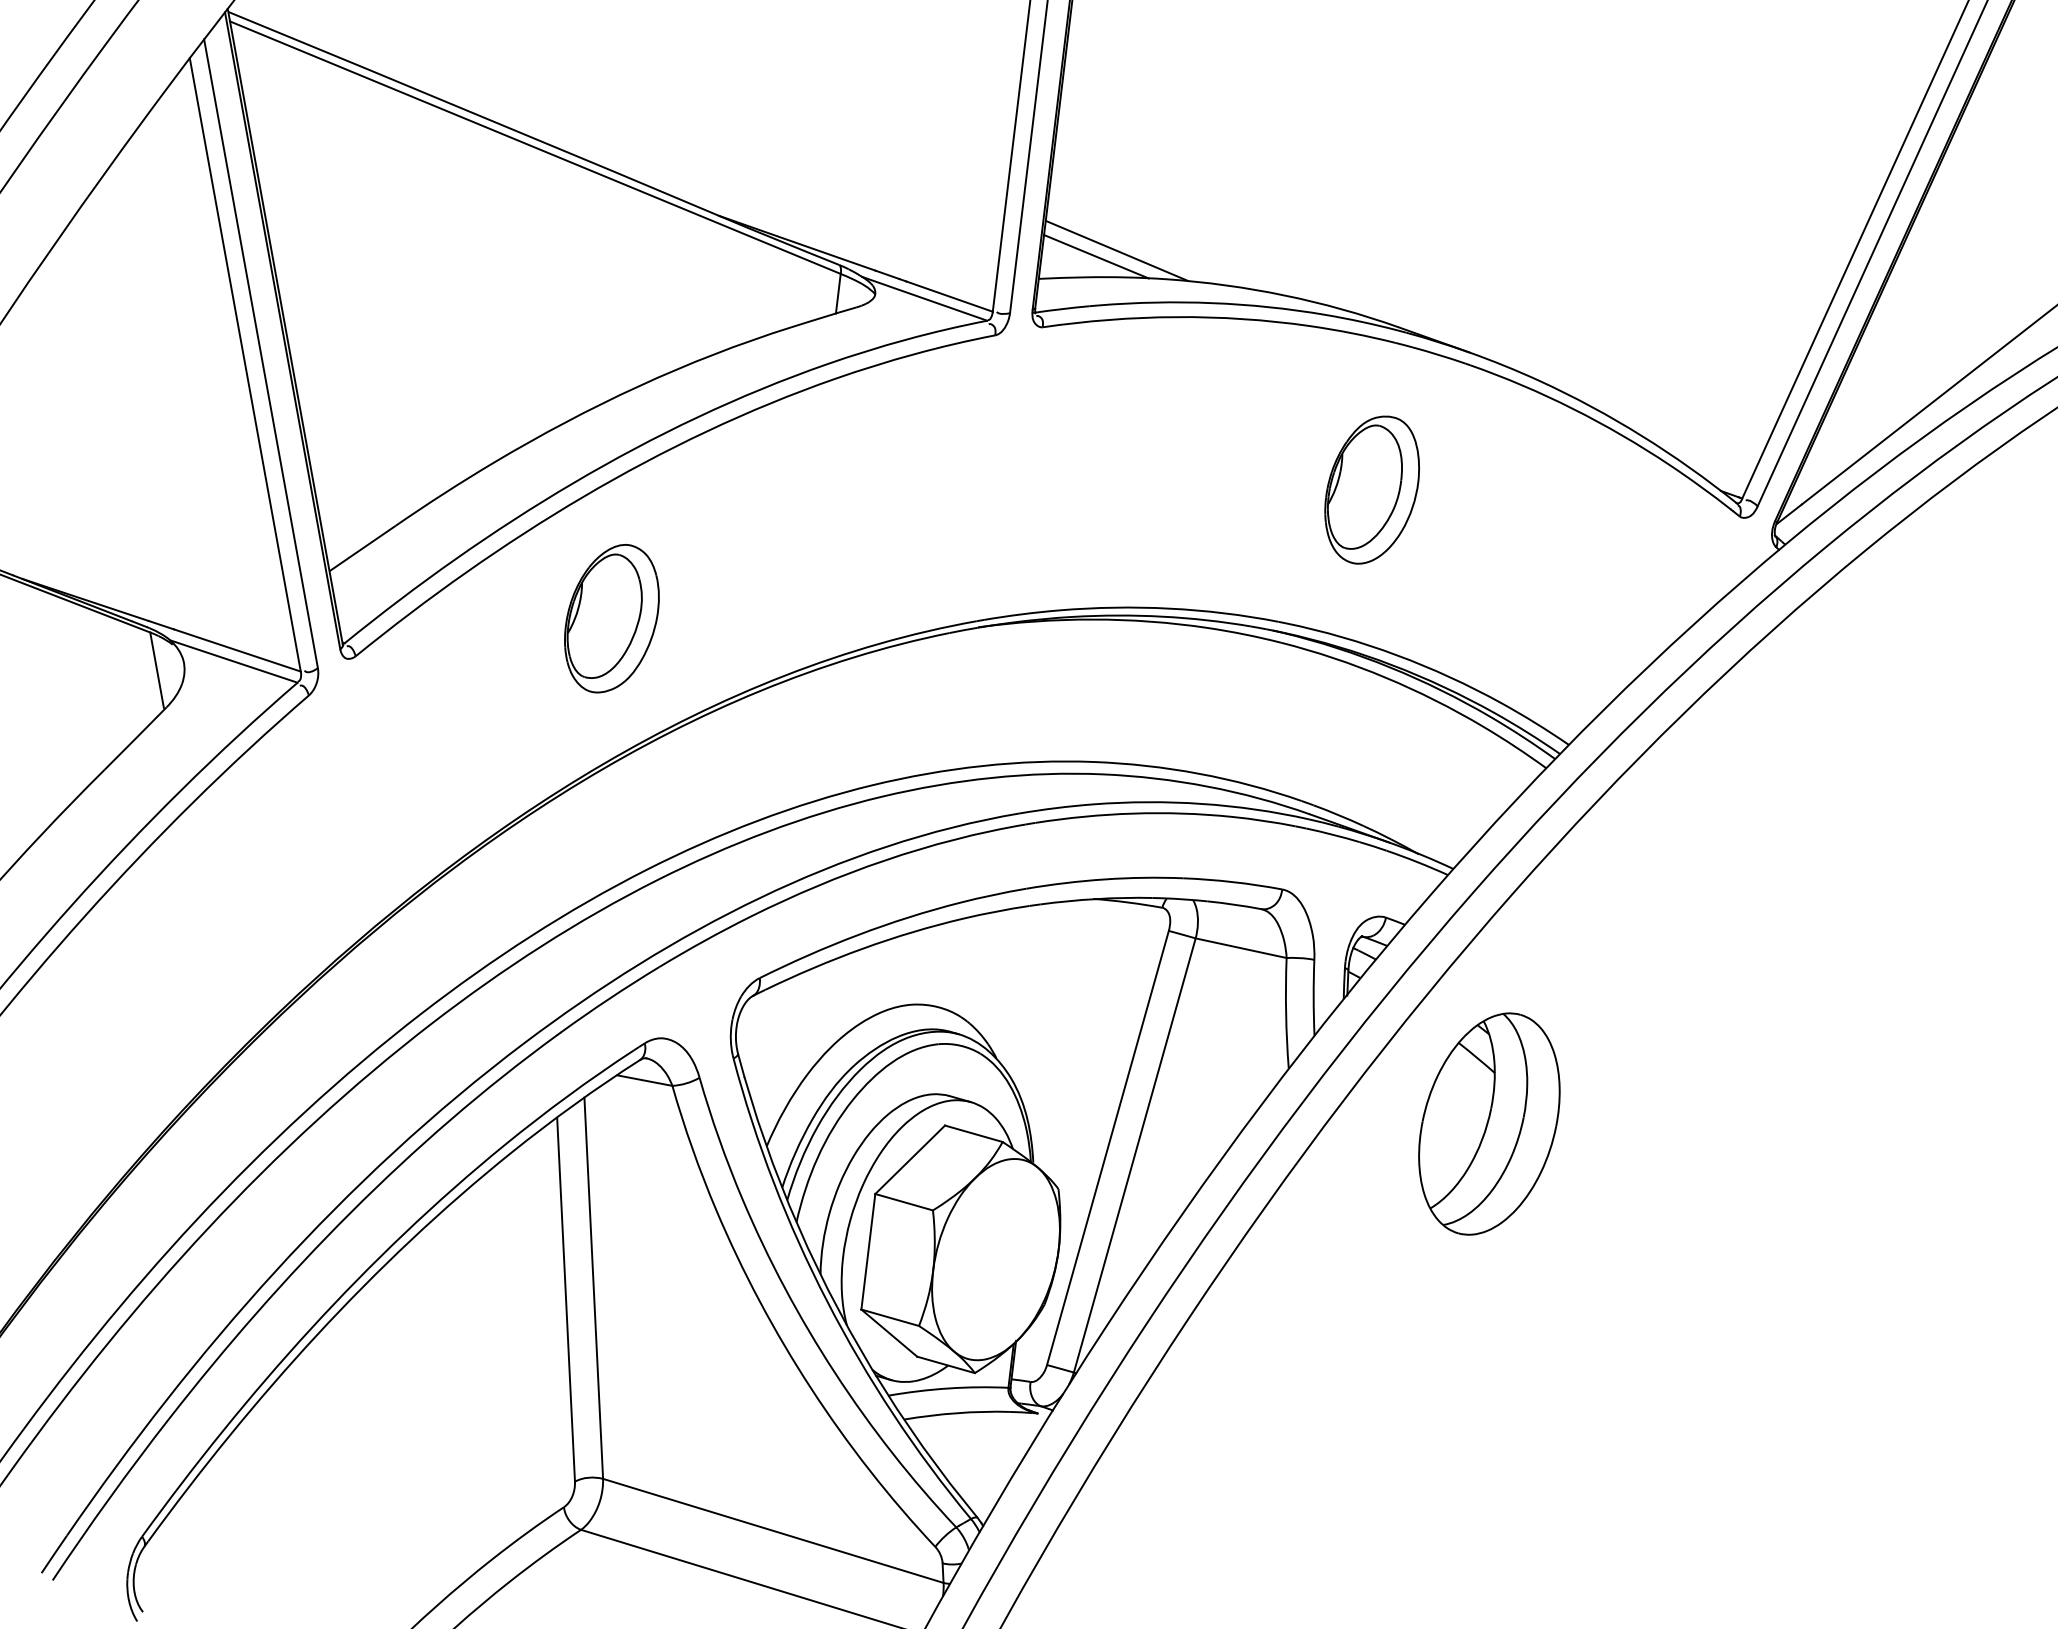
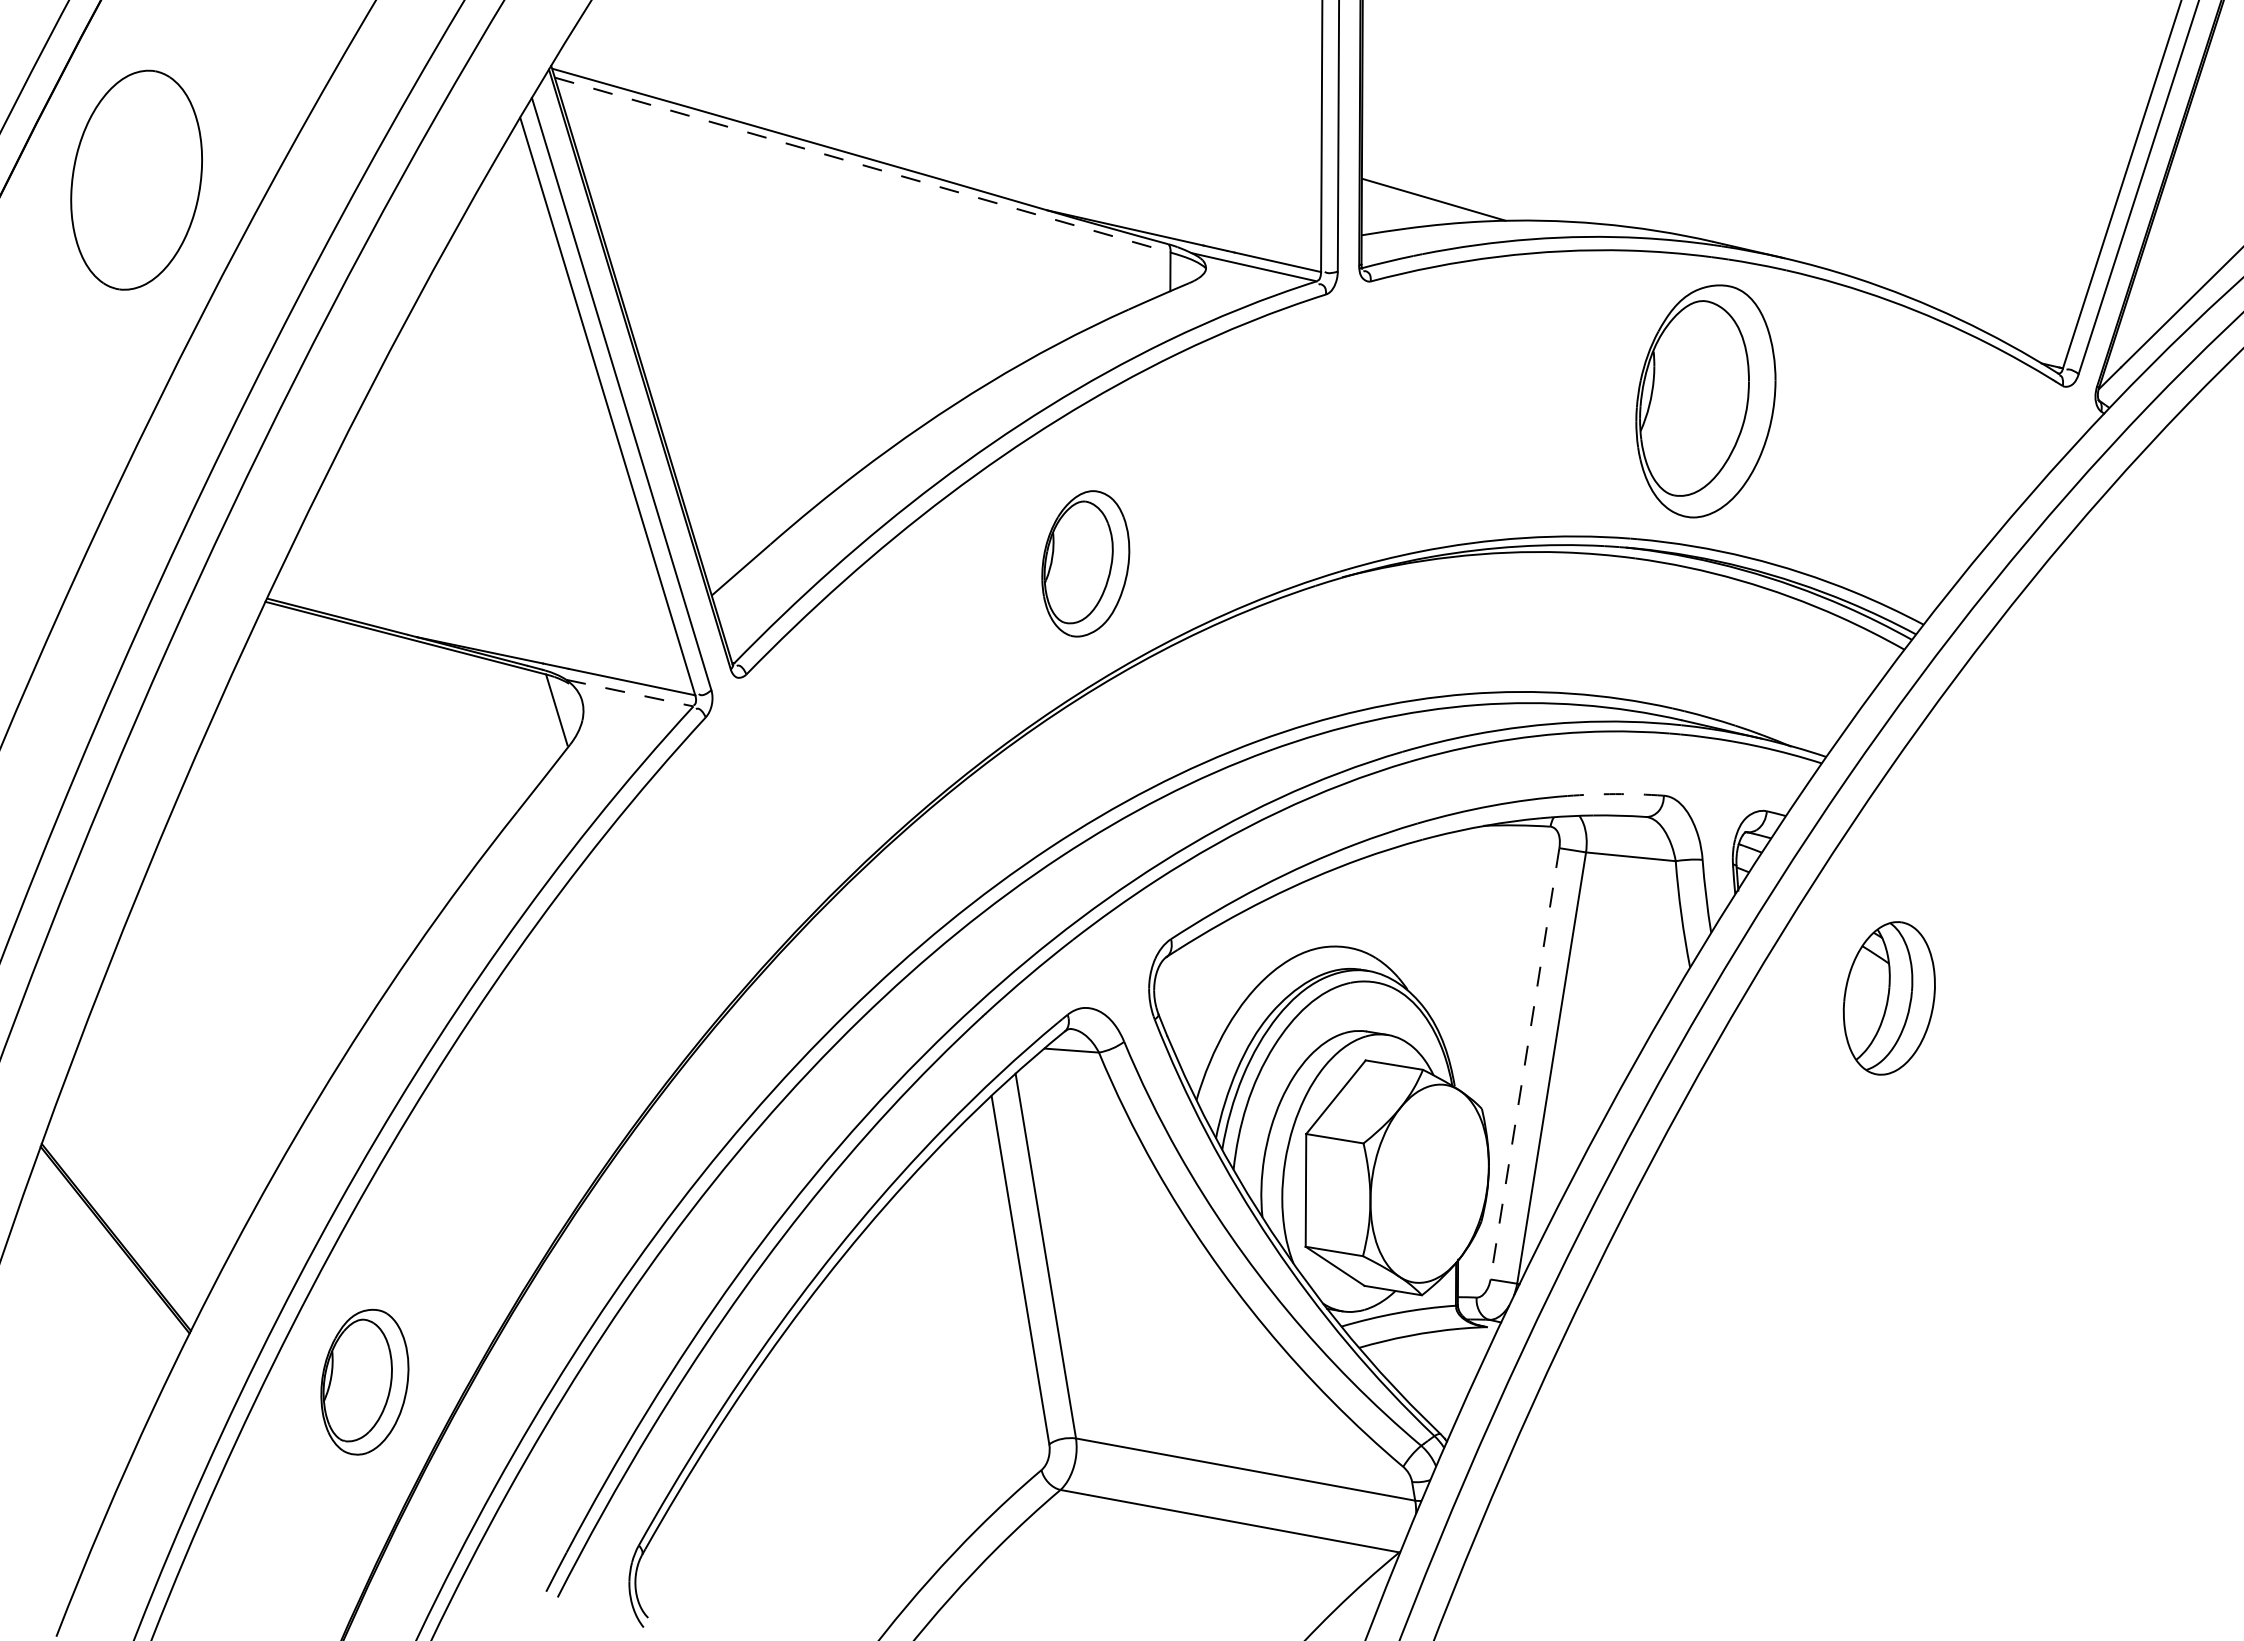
line: (536, 148) -> (863, 165), solid -> dashed
line: (1096, 256) -> (1414, 207), removed
part: (1371, 490) -> (1705, 401), size x1.6
part: (611, 618) -> (1085, 563), moved
line: (234, 662) -> (630, 693), solid -> dashed
arc: (1232, 882) -> (1615, 794), solid -> dashed
part: (1489, 1124) -> (1889, 998), size x0.7
line: (1107, 1148) -> (1524, 1064), solid -> dashed

